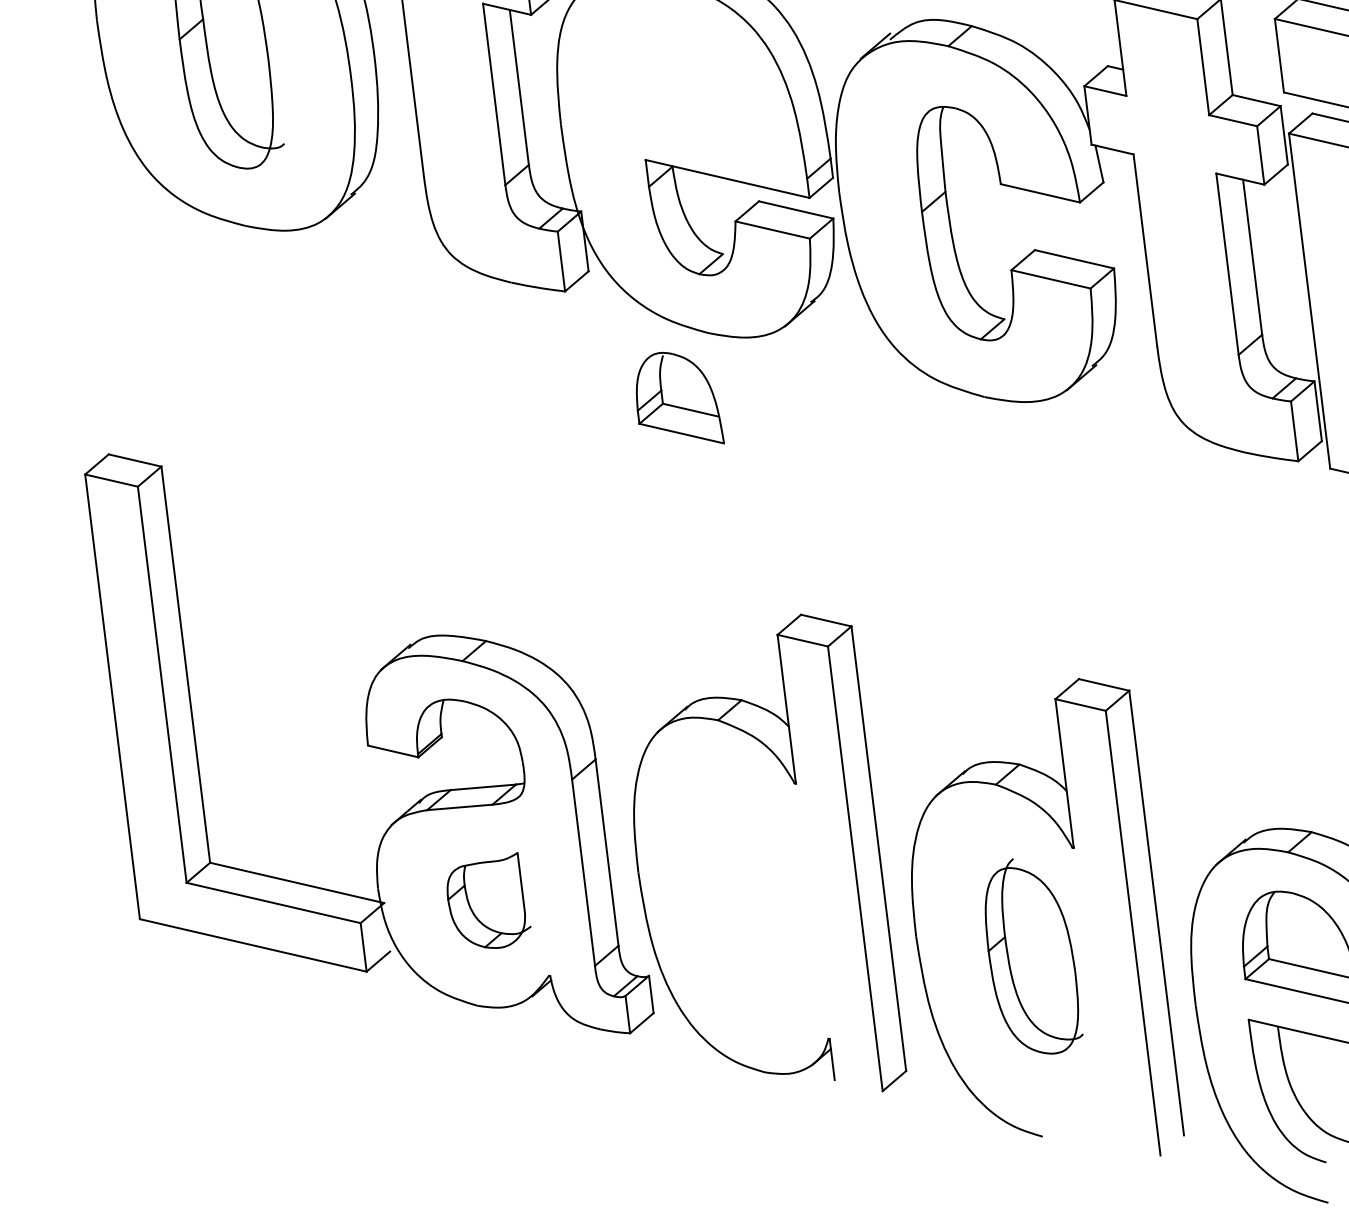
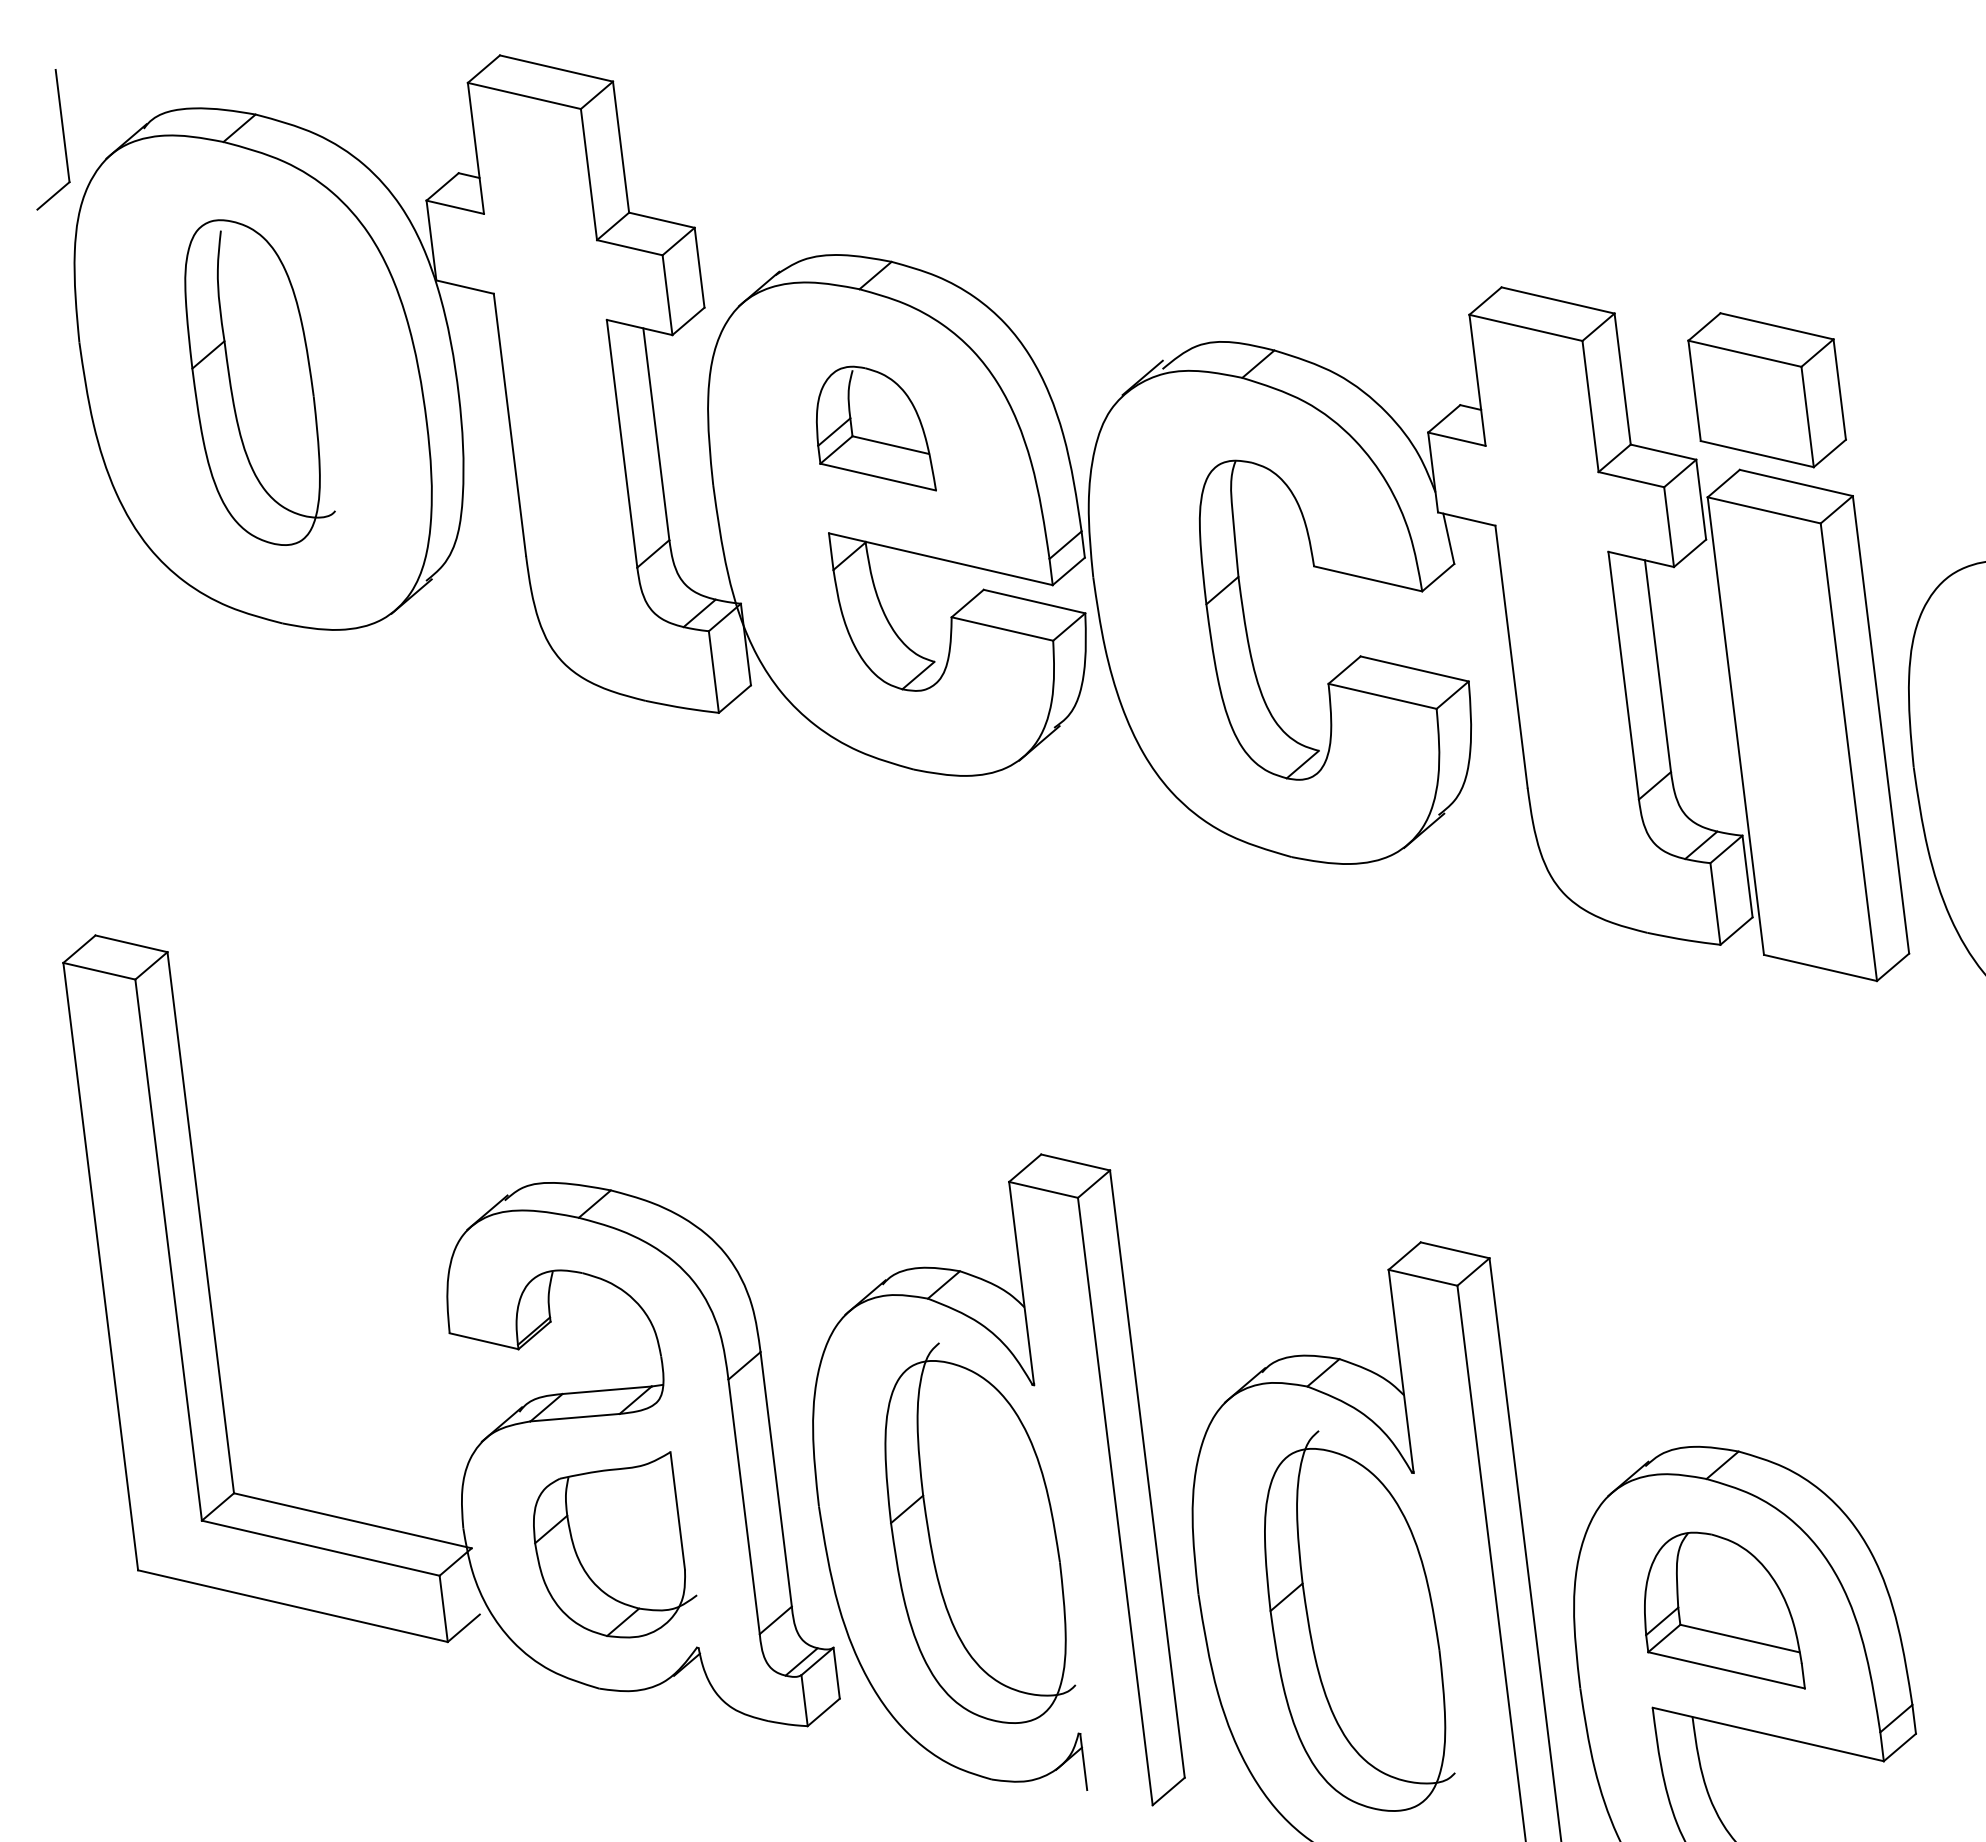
part: (680, 398) -> (876, 428), moved
part: (756, 891) -> (980, 1532), added
part: (489, 900) -> (615, 1544), size x1.43
part: (1034, 955) -> (1359, 1620), size x1.43

